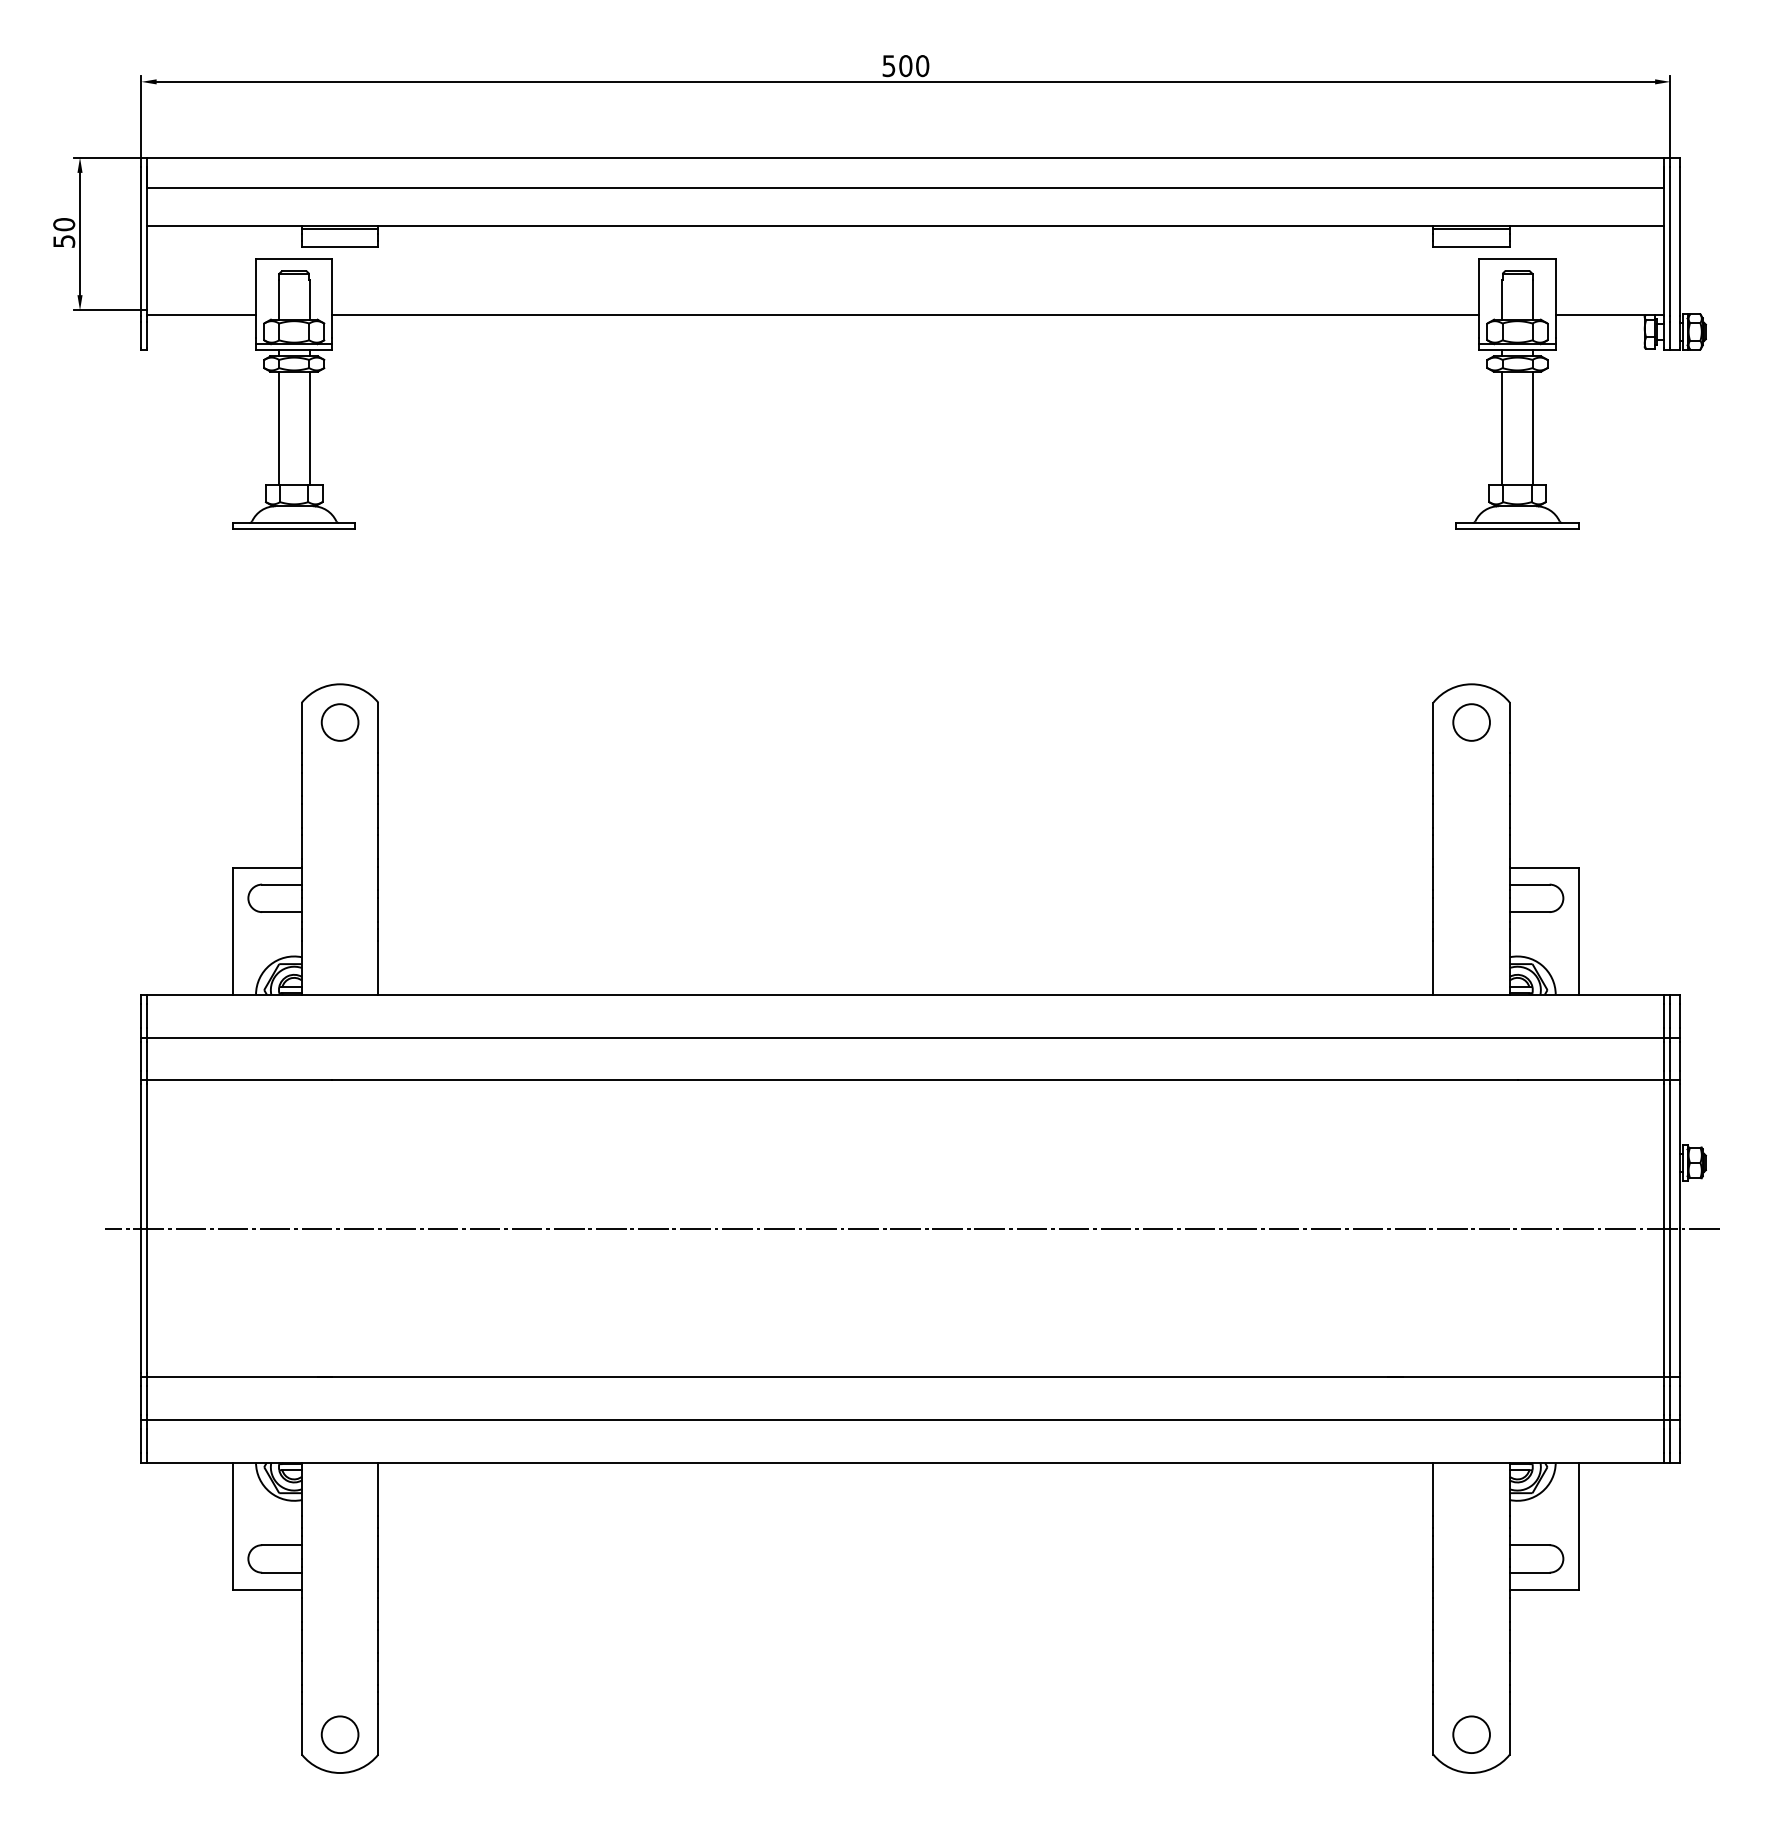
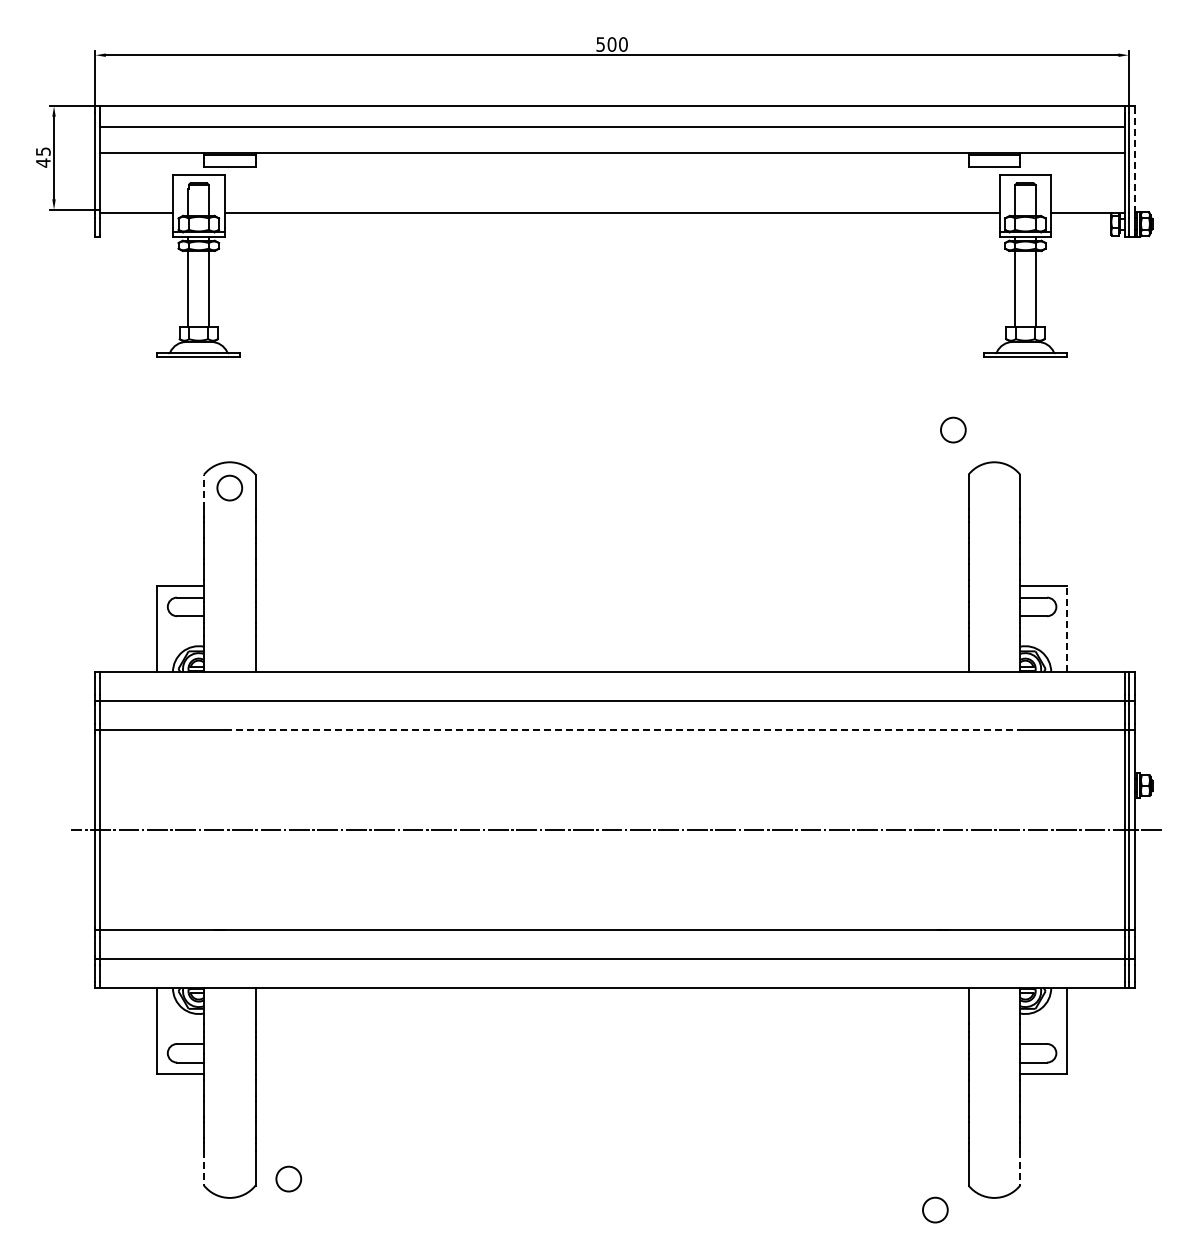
text: (64, 233) -> (43, 157), 50 -> 45
line: (1678, 240) -> (1134, 162), solid -> dashed
circle: (1471, 721) -> (953, 429), moved
line: (301, 727) -> (203, 491), solid -> dashed
line: (1578, 931) -> (1066, 629), solid -> dashed
line: (925, 1079) -> (625, 729), solid -> dashed
line: (301, 1729) -> (203, 1168), solid -> dashed
line: (1510, 1729) -> (1020, 1168), solid -> dashed
circle: (339, 1733) -> (288, 1178), moved
circle: (1471, 1733) -> (935, 1209), moved

